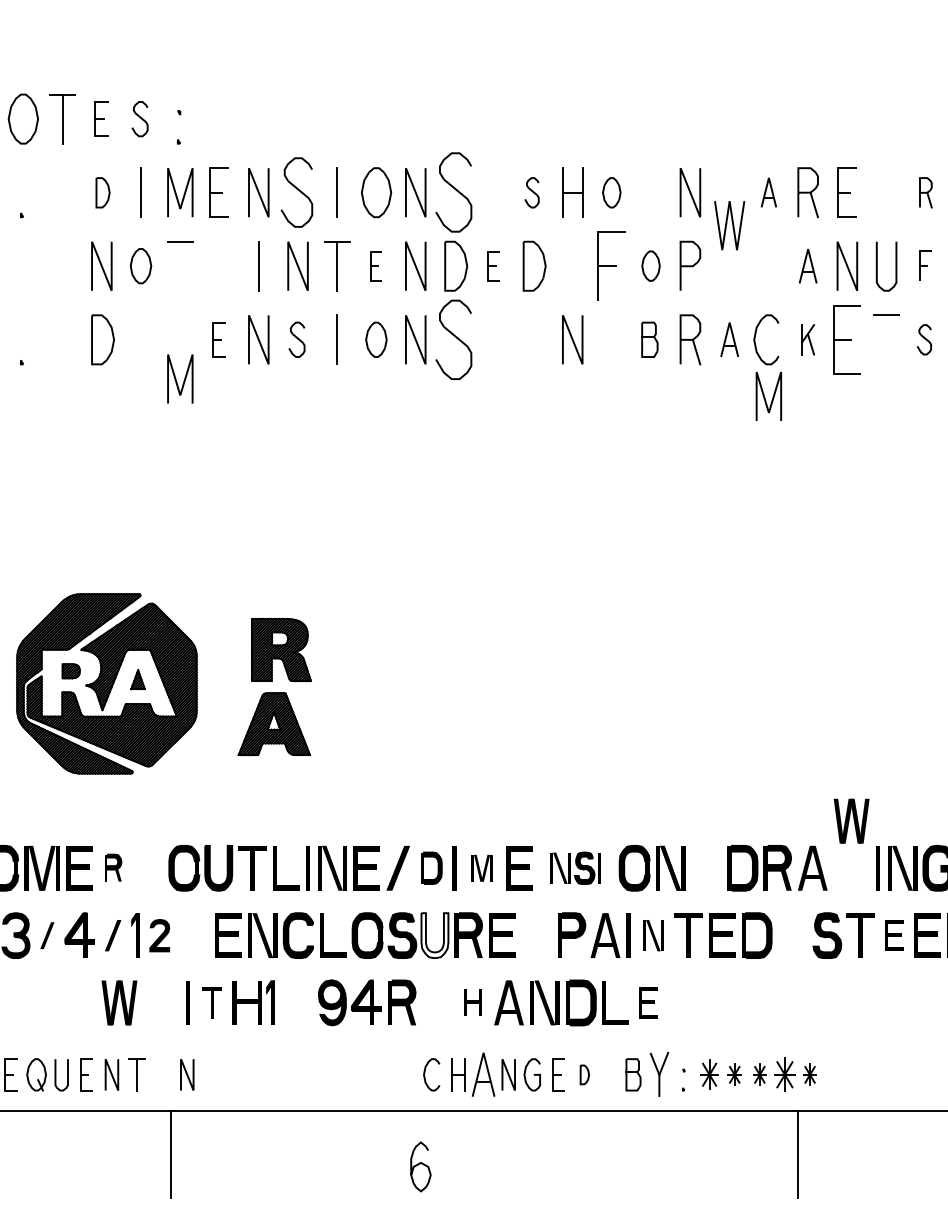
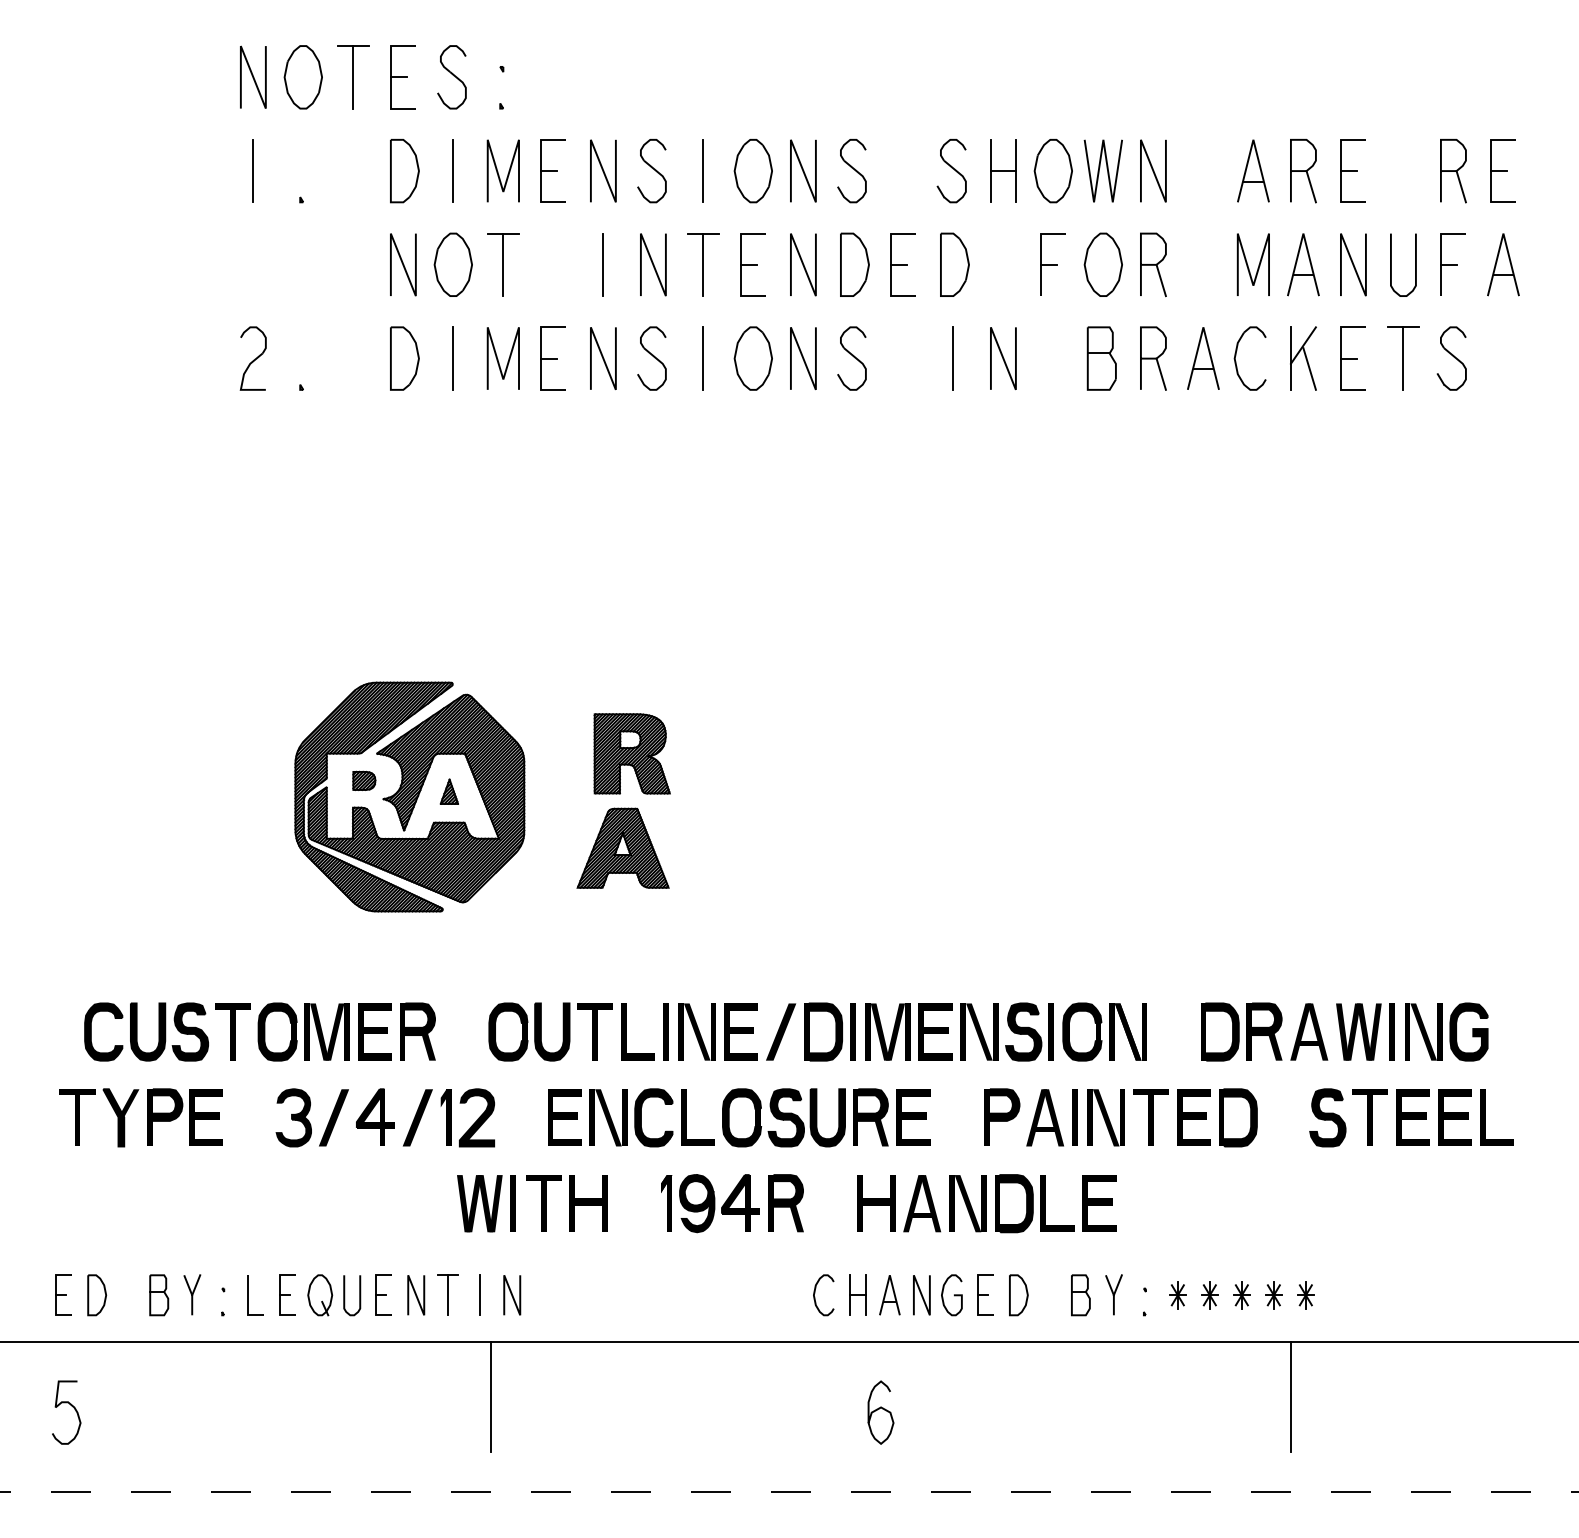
part: (101, 119) -> (402, 77), size x1.43
part: (139, 119) -> (451, 77), size x1.43
part: (768, 192) -> (1253, 170), size x1.67
part: (102, 193) -> (404, 171), size x1.67
part: (296, 193) -> (651, 171), size x0.71
part: (453, 193) -> (851, 171), size x0.62
part: (531, 193) -> (951, 171), size x1.67
part: (611, 193) -> (1052, 171), size x1.67
part: (925, 193) -> (1453, 171), size x1.67
line: (726, 225) -> (1099, 170), moved
part: (140, 265) -> (452, 264), size x1.43
line: (180, 265) -> (503, 264), added
part: (375, 265) -> (752, 264), size x1.67
part: (493, 265) -> (902, 264), size x1.67
part: (611, 265) -> (1052, 264), size x0.71
part: (650, 265) -> (1102, 264), size x1.67
part: (808, 265) -> (1303, 264), size x1.43
part: (925, 265) -> (1452, 264), size x1.67
line: (695, 278) -> (1160, 280), added
line: (141, 339) -> (453, 358), added
part: (218, 339) -> (552, 358), size x1.43
part: (296, 339) -> (651, 358), size x1.43
part: (375, 339) -> (752, 358), size x1.43
part: (453, 339) -> (851, 358), size x0.62
line: (533, 339) -> (953, 358), added
part: (649, 339) -> (1101, 358), size x1.43
part: (729, 339) -> (1203, 358), size x1.43
part: (808, 339) -> (1303, 358), size x1.67
part: (846, 339) -> (1352, 358), size x0.71
line: (886, 339) -> (1403, 358), added
part: (924, 339) -> (1451, 358), size x1.67
line: (176, 379) -> (498, 359), moved
line: (765, 397) -> (1248, 265), moved
part: (851, 820) -> (1358, 1031), moved
part: (112, 867) -> (417, 1031), size x1.67
part: (431, 867) -> (823, 1031), size x1.43
part: (481, 867) -> (887, 1031), size x1.67
part: (575, 867) -> (1006, 1031), size x1.43
part: (47, 935) -> (333, 1117), size x1.67
part: (112, 935) -> (417, 1117), size x1.43
part: (160, 935) -> (477, 1117), size x1.43
fill: (434, 935) -> (827, 1117), added
part: (652, 935) -> (1105, 1117), size x1.43
part: (893, 935) -> (1412, 1117), size x1.43
part: (119, 1002) -> (479, 1203), moved
part: (211, 1002) -> (543, 1203), size x1.43
part: (270, 1002) -> (666, 1203), moved
part: (473, 1002) -> (876, 1203), size x1.67
part: (648, 1002) -> (1099, 1203), size x1.43
part: (659, 1074) -> (1113, 1294), size x0.71
line: (162, 1075) -> (480, 1295), added
part: (483, 1075) -> (889, 1295), size x0.71
part: (584, 1075) -> (1018, 1295), size x1.67
part: (709, 1075) -> (1177, 1295), size x0.71
part: (784, 1075) -> (1273, 1295), size x0.62
curve: (419, 1164) -> (879, 1409), moved

